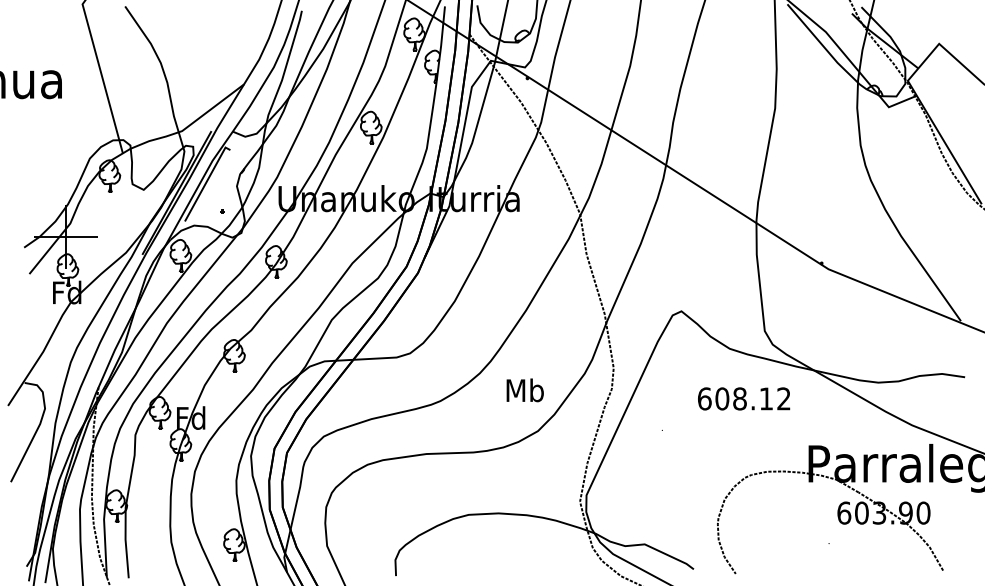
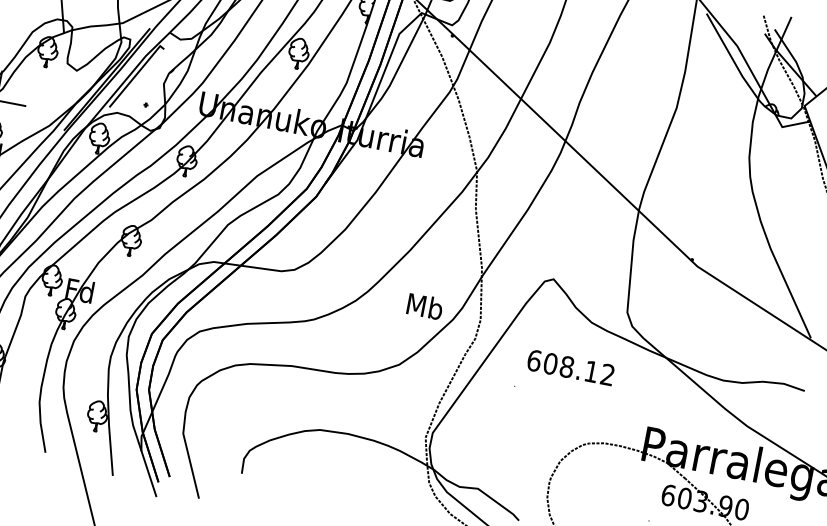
text: (524, 390) -> (424, 306), moved
text: (744, 398) -> (571, 367), moved

